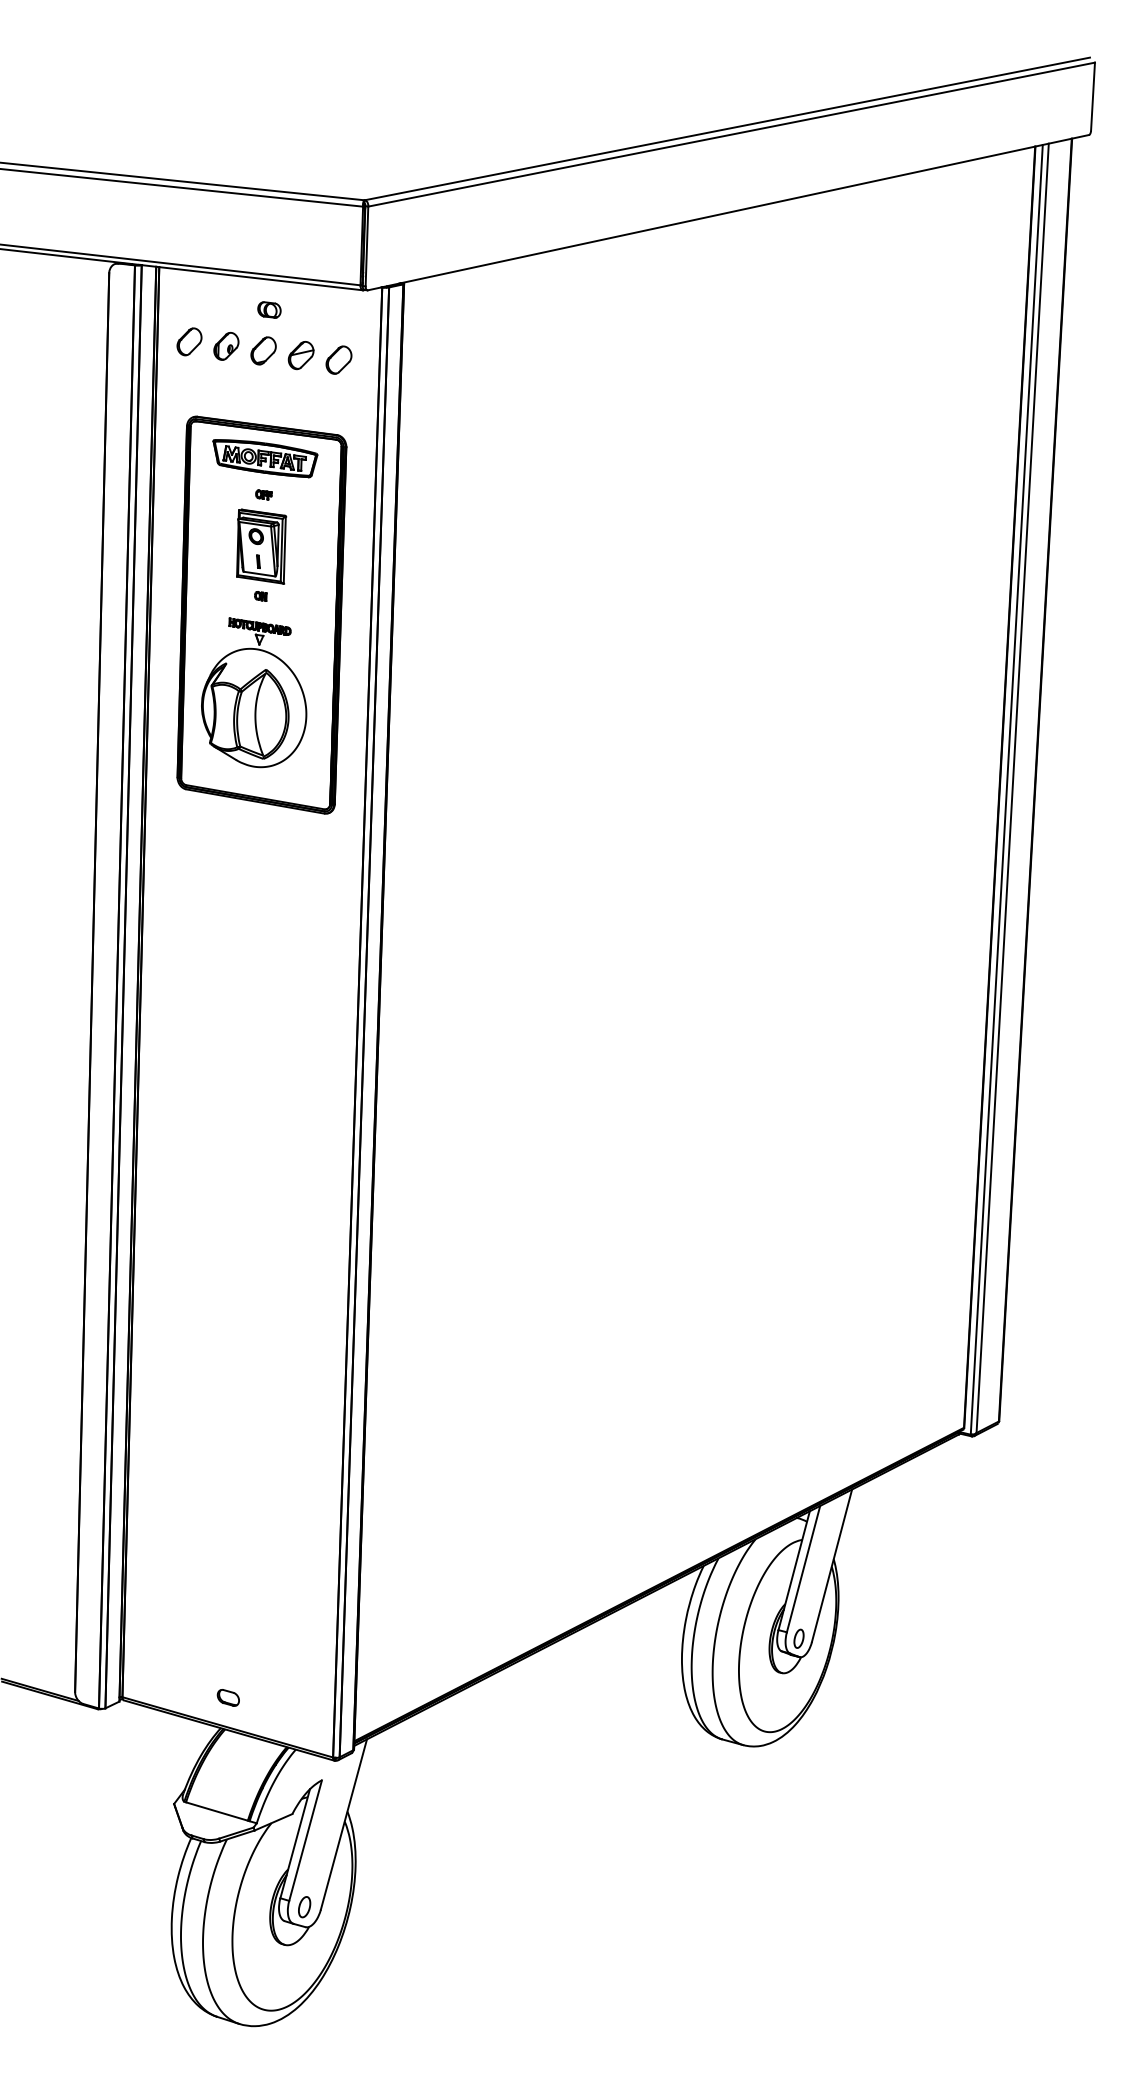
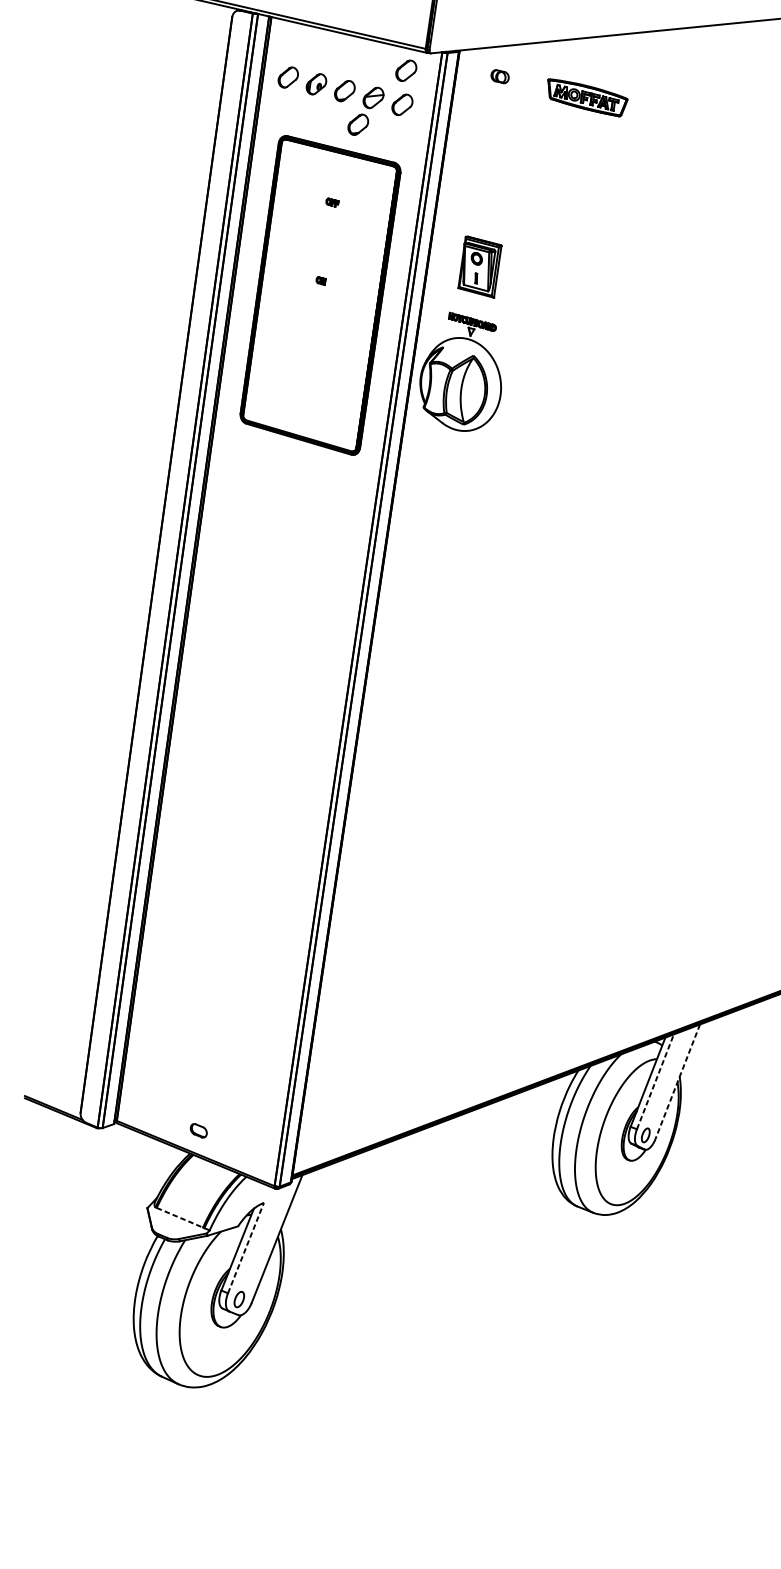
part: (269, 309) -> (500, 76), moved
part: (338, 315) -> (405, 70), added
part: (285, 391) -> (358, 124), added
part: (265, 458) -> (587, 97), moved
part: (261, 546) -> (480, 266), moved
part: (254, 692) -> (462, 372), moved
line: (832, 1565) -> (678, 1081), solid -> dashed
line: (803, 1568) -> (655, 1081), solid -> dashed
line: (217, 1811) -> (180, 1217), solid -> dashed
line: (305, 1840) -> (245, 1248), solid -> dashed

